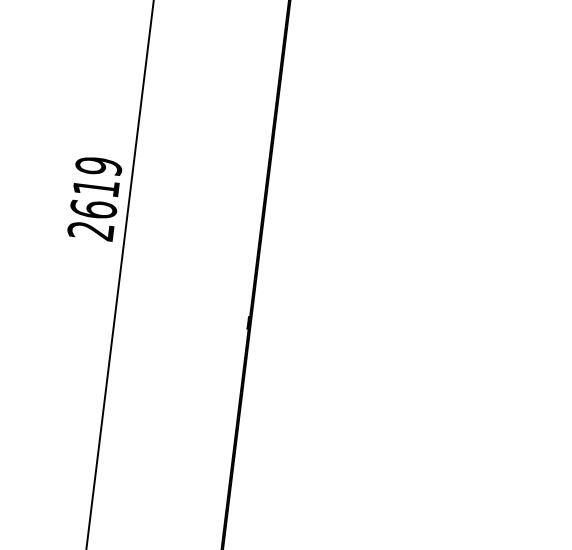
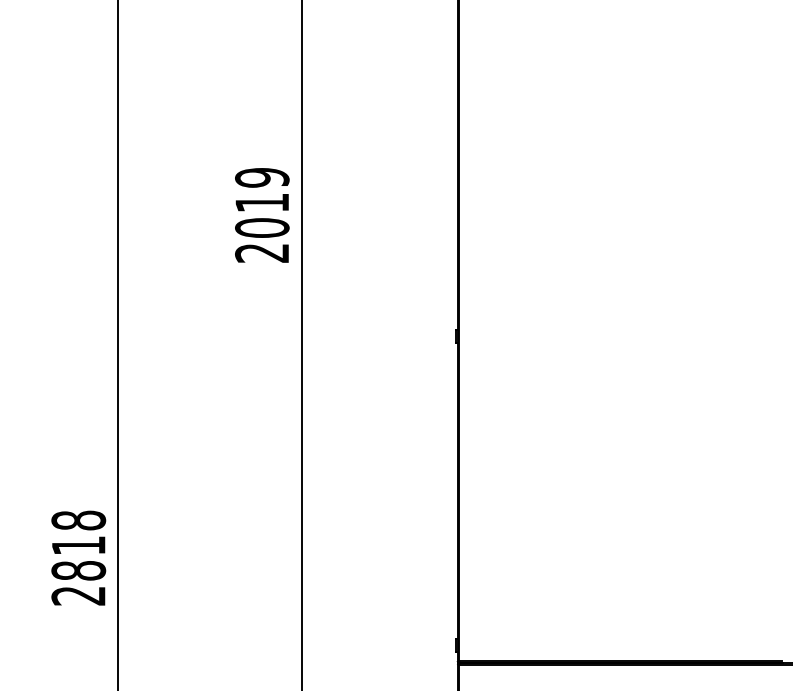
text: (93, 208) -> (262, 227), 2619 -> 2019

